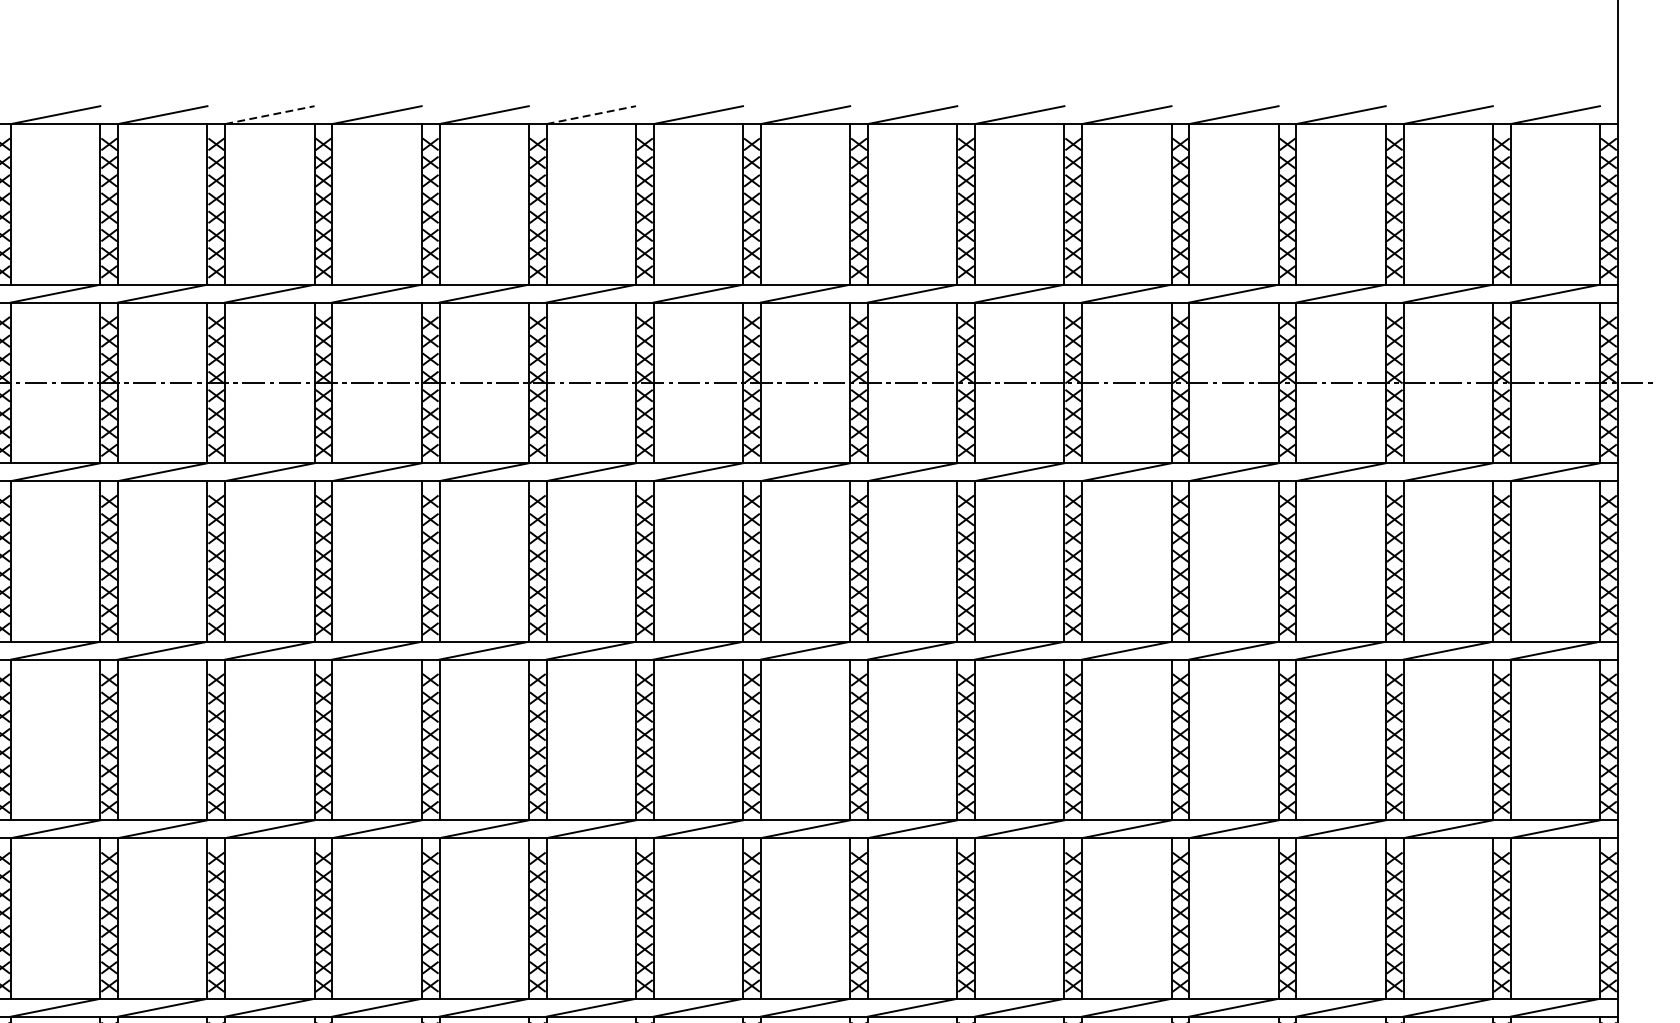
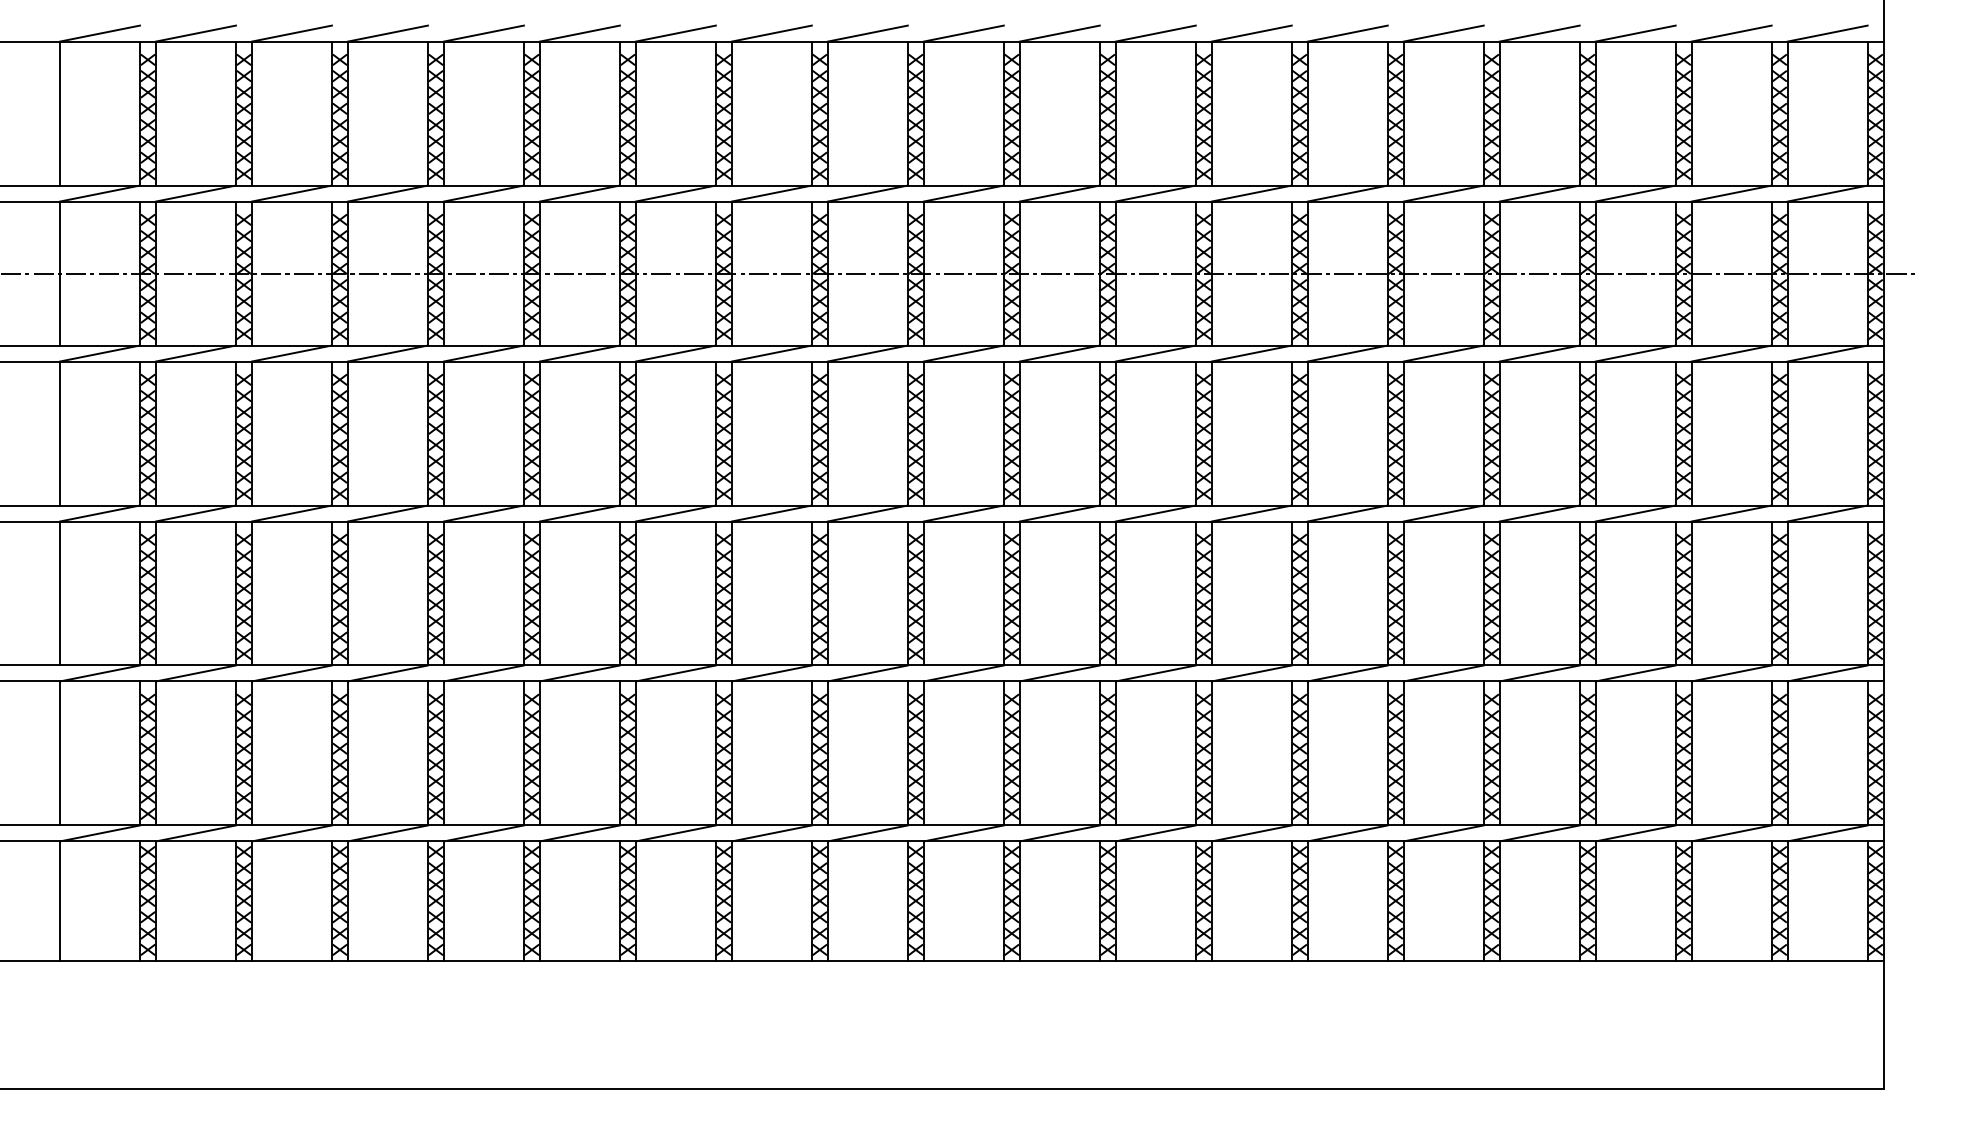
line: (269, 114) -> (675, 33), dashed -> solid
line: (590, 114) -> (963, 33), dashed -> solid

